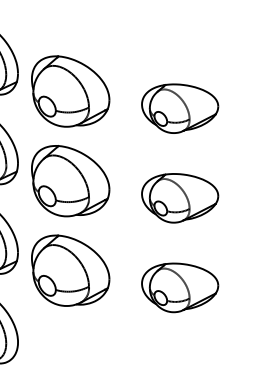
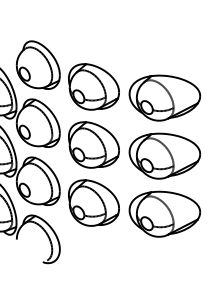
part: (179, 107) -> (164, 97), size x1.43
part: (179, 197) -> (164, 155), size x1.43
part: (179, 286) -> (164, 213), size x1.43

